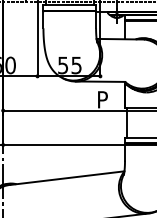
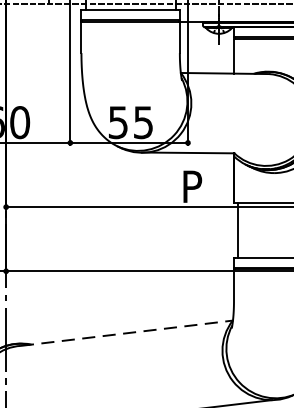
line: (68, 178) -> (128, 333), solid -> dashed

